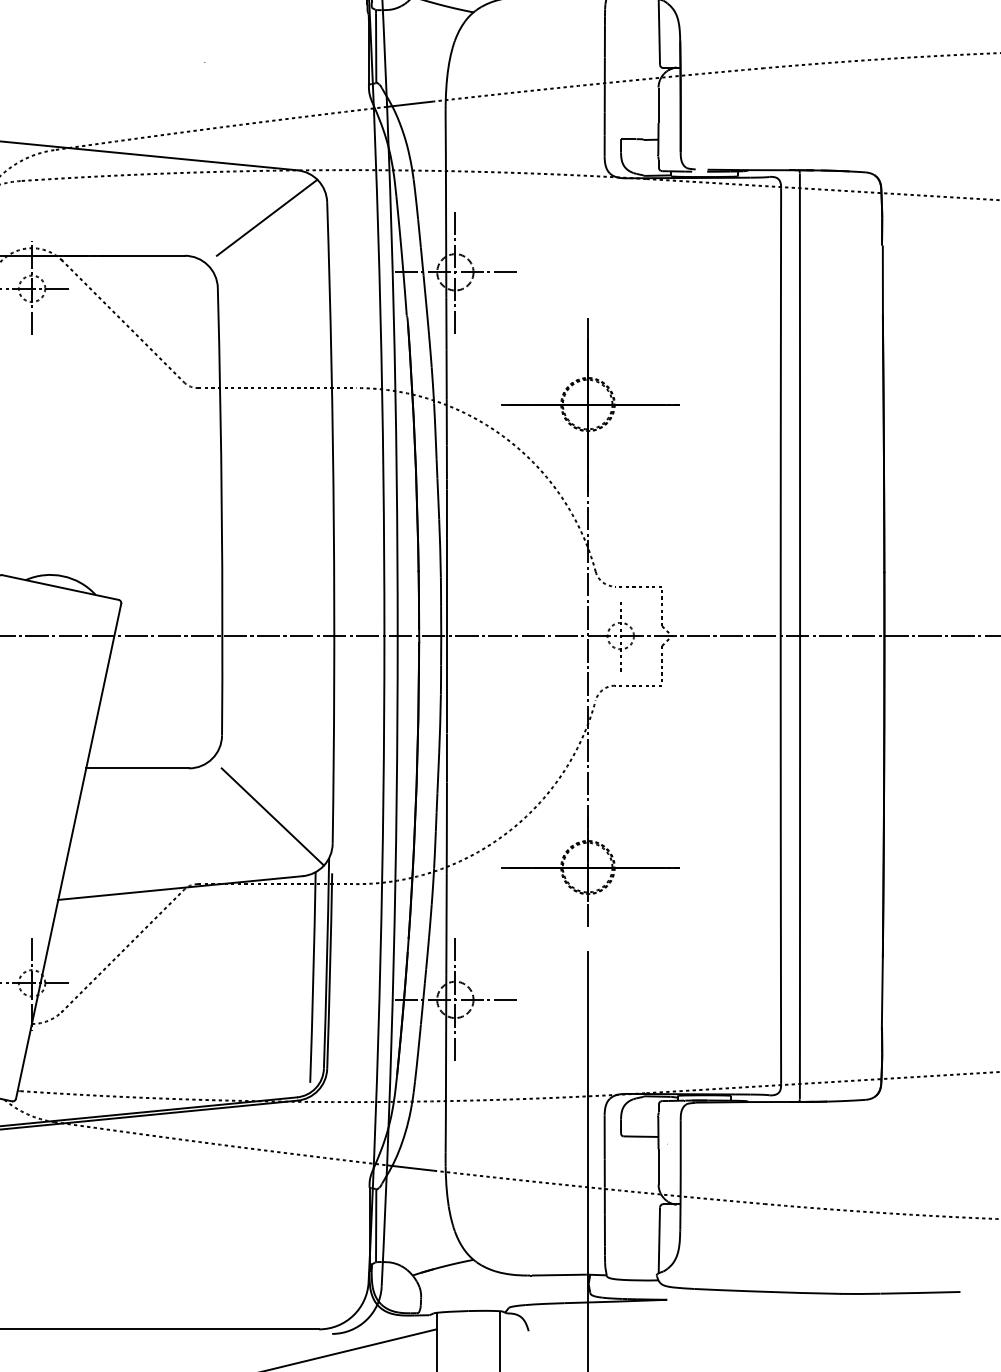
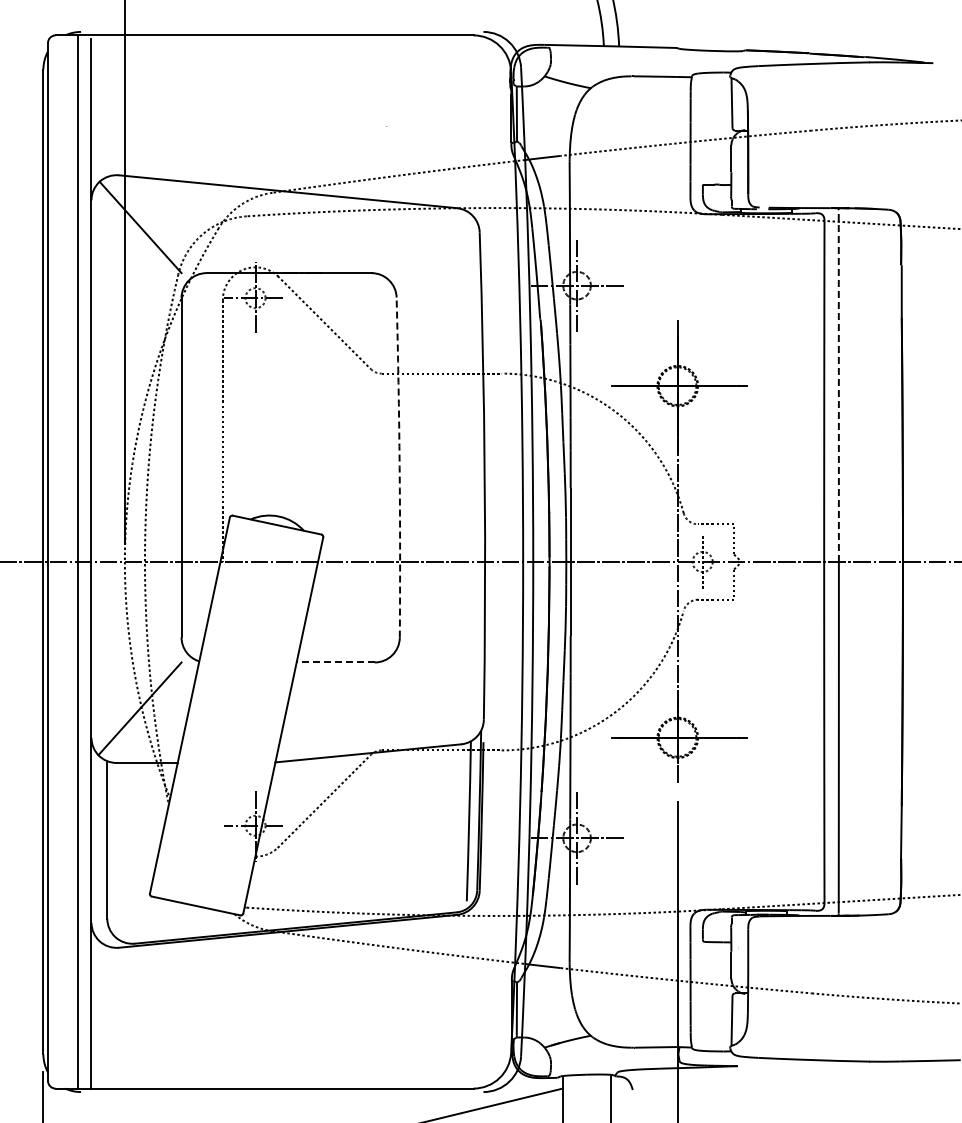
line: (266, 218) -> (433, 244), removed
line: (799, 403) -> (838, 385), solid -> dashed
arc: (221, 511) -> (399, 467), solid -> dashed
line: (137, 768) -> (335, 662), solid -> dashed
line: (272, 817) -> (438, 699), removed

